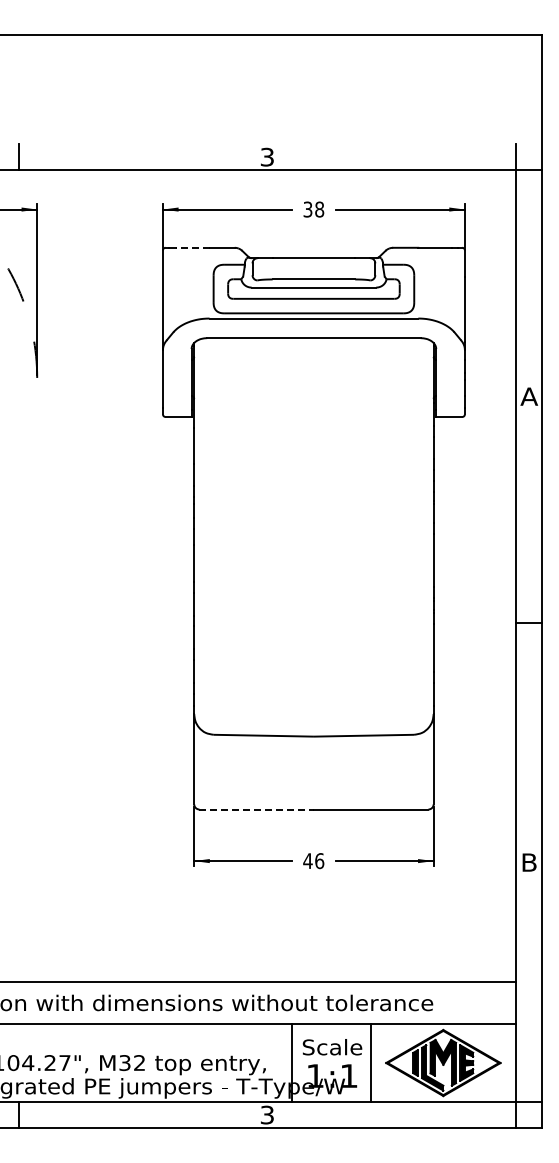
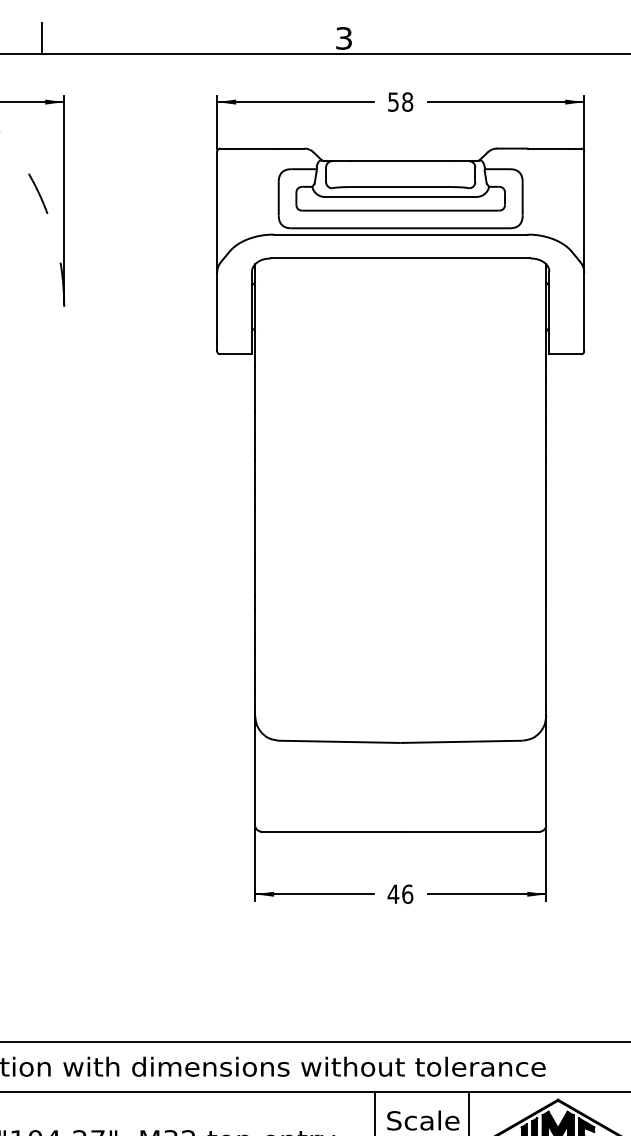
text: (308, 208) -> (394, 100), 38 -> 58
line: (192, 247) -> (253, 148), dashed -> solid
line: (257, 809) -> (332, 831), dashed -> solid

